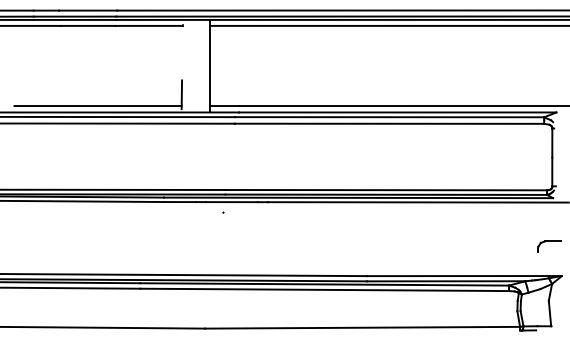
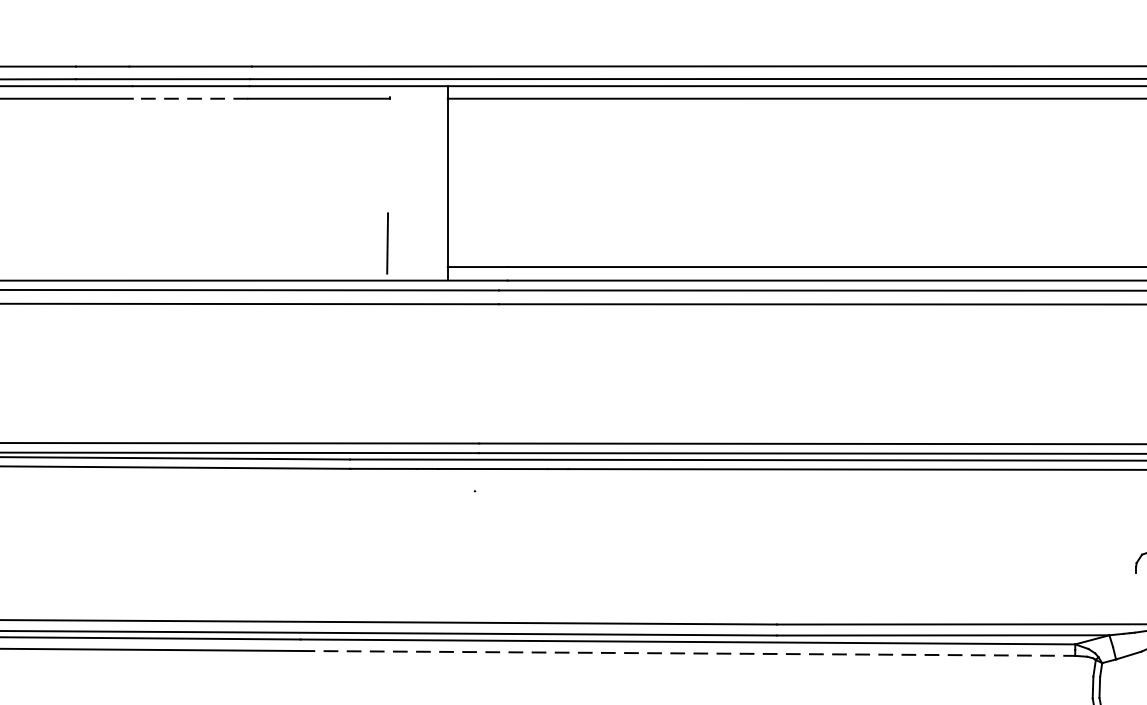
line: (87, 25) -> (189, 97), solid -> dashed
line: (97, 106) -> (210, 268), removed
line: (325, 289) -> (689, 652), solid -> dashed

